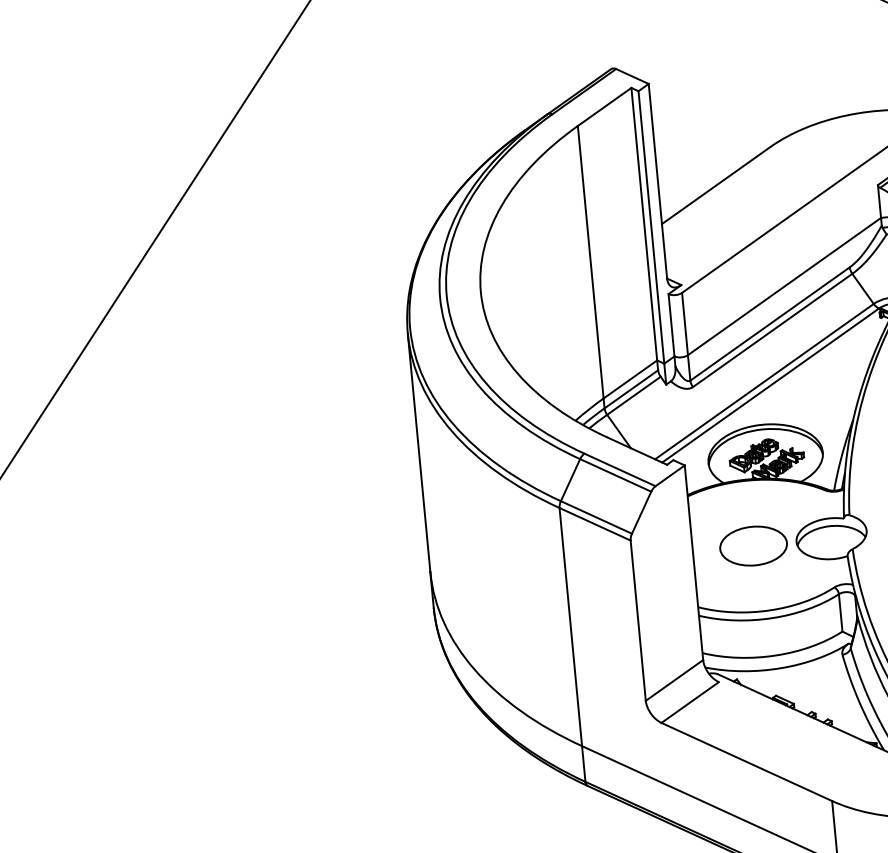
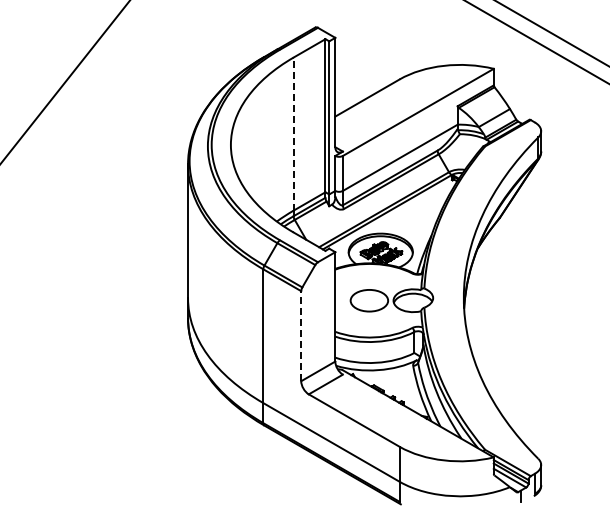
line: (590, 262) -> (293, 134), solid -> dashed
line: (638, 619) -> (301, 335), solid -> dashed

